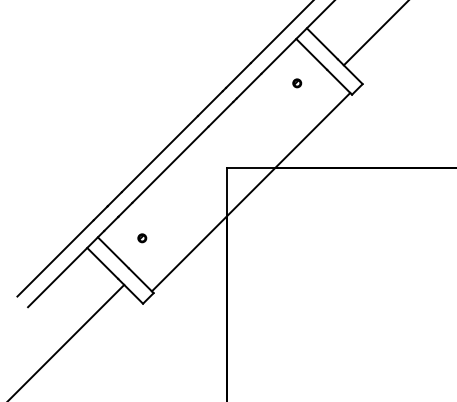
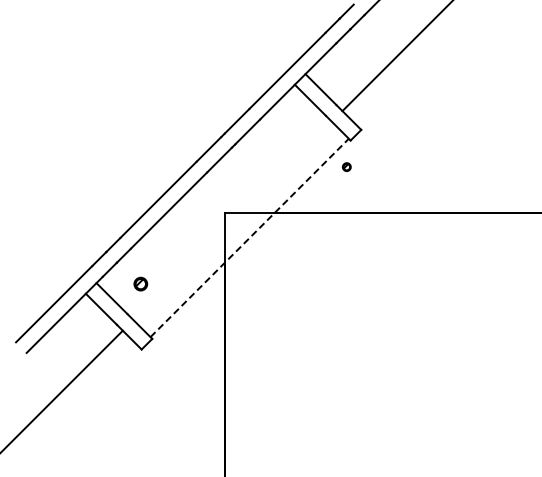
part: (296, 82) -> (346, 166), moved
line: (251, 191) -> (250, 237), solid -> dashed
part: (141, 237) -> (140, 283), size x1.6

